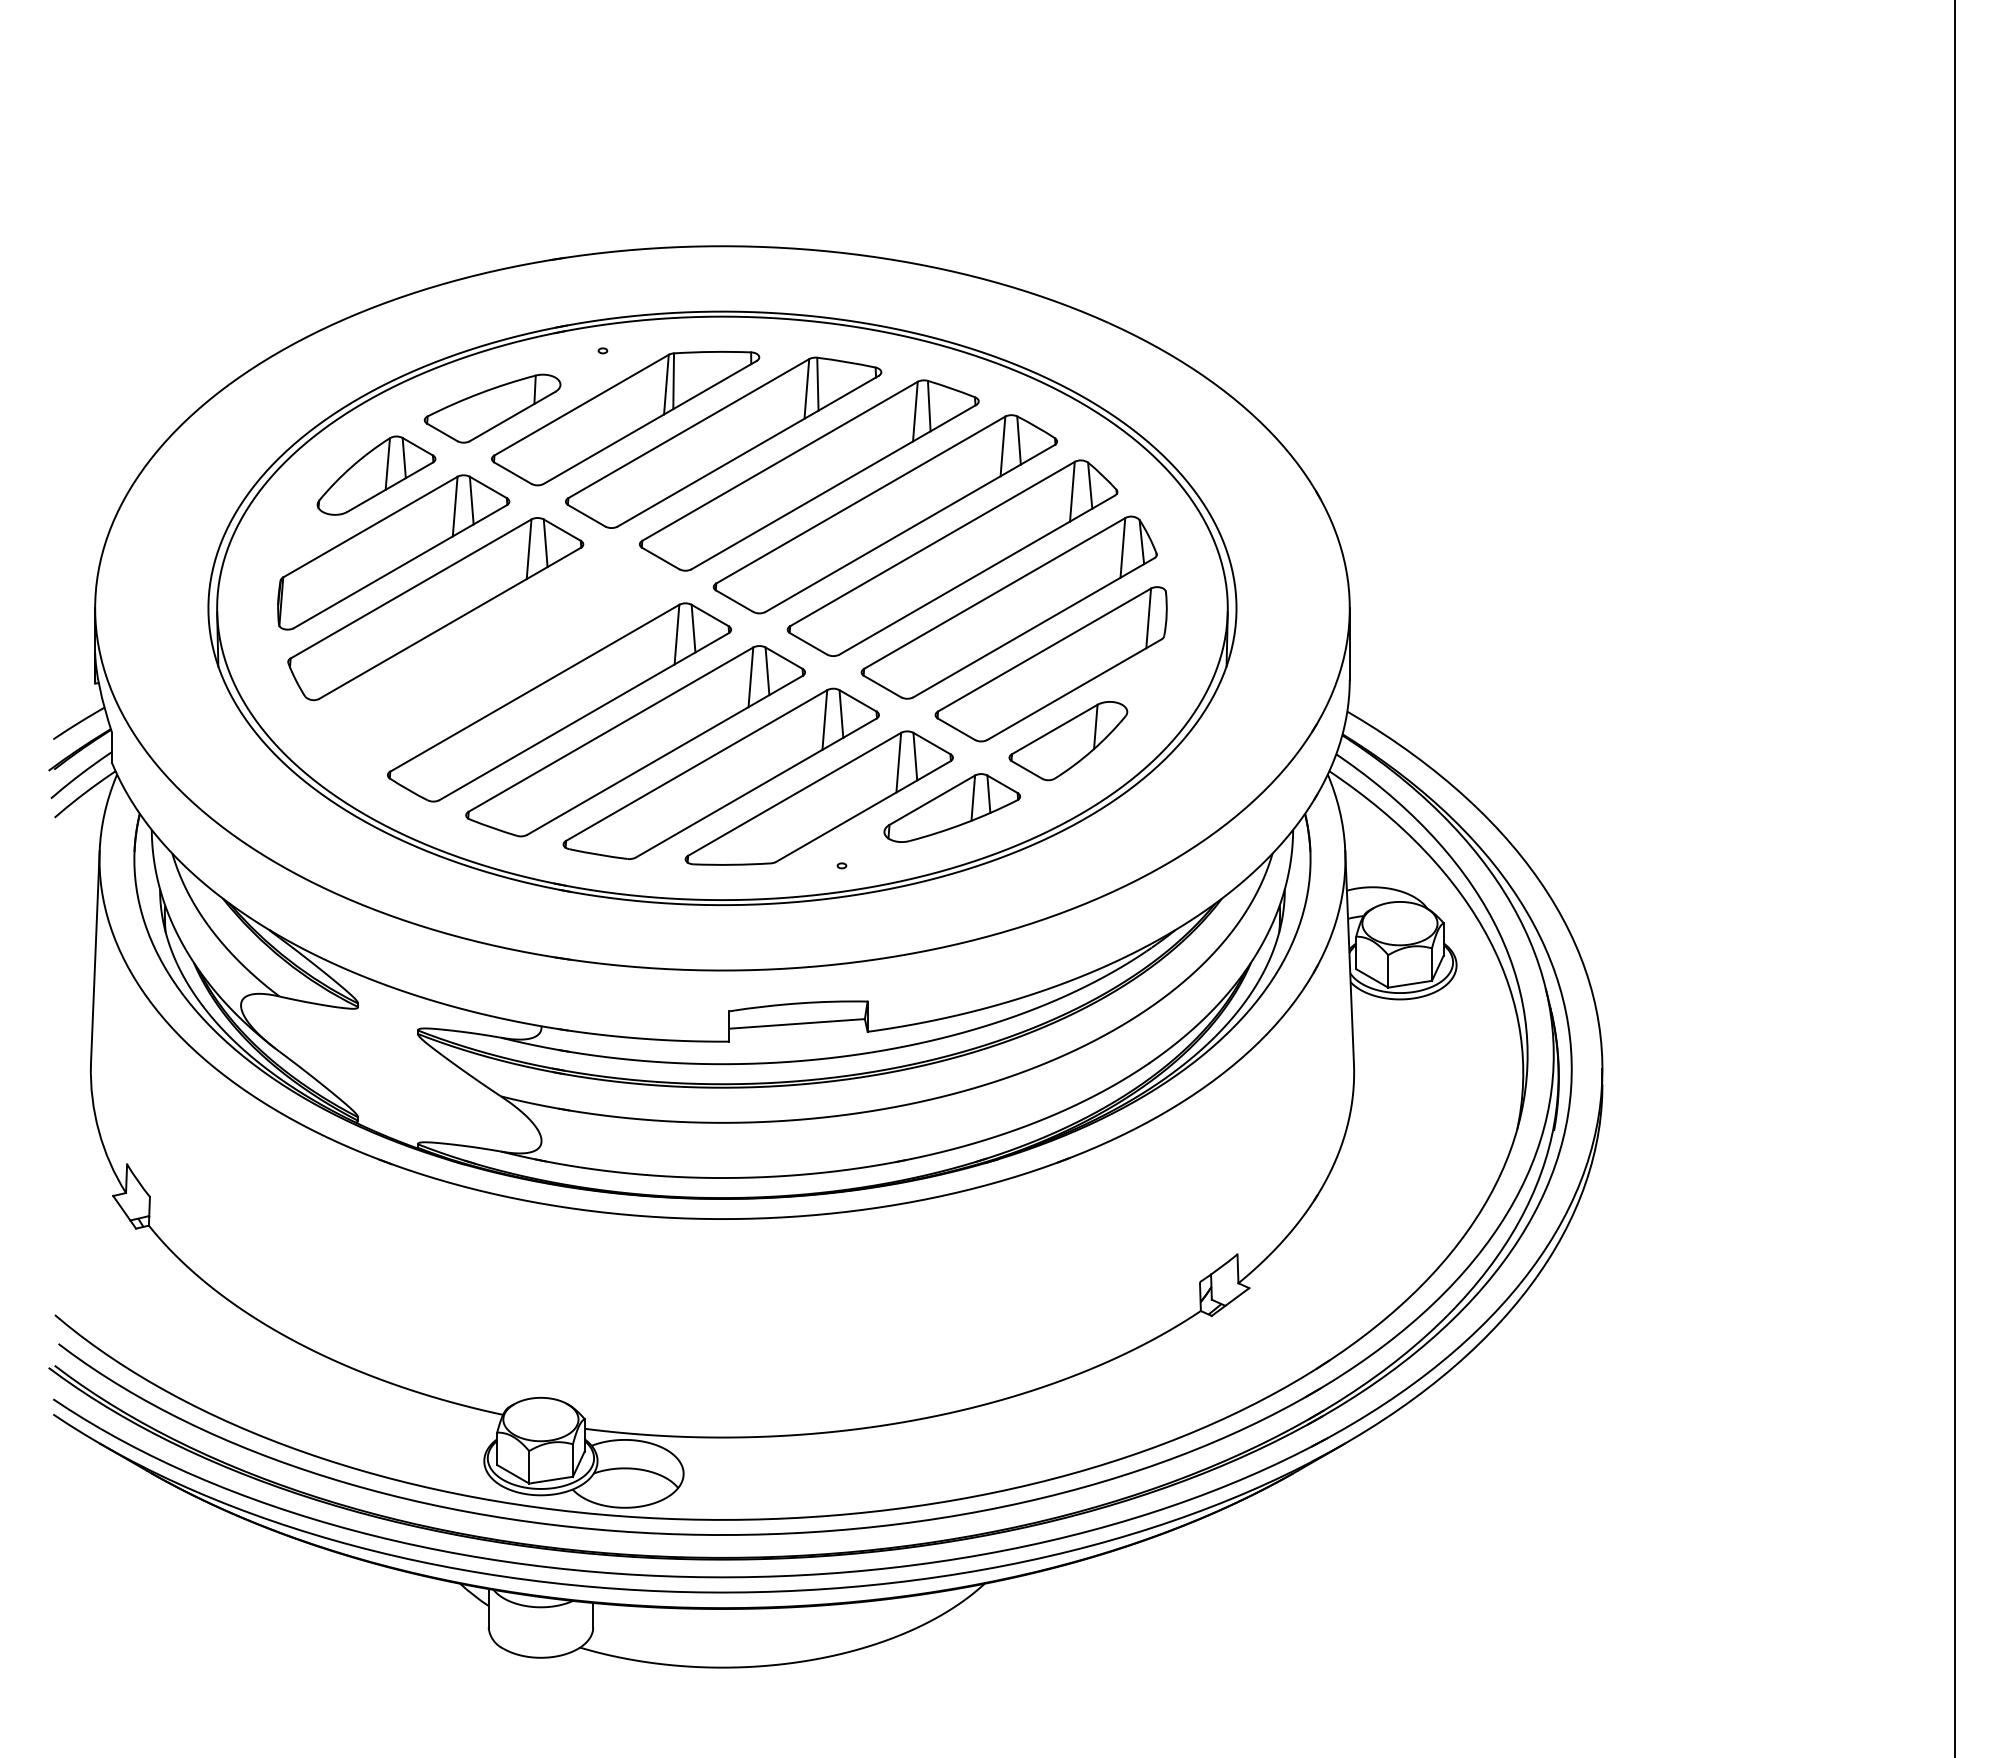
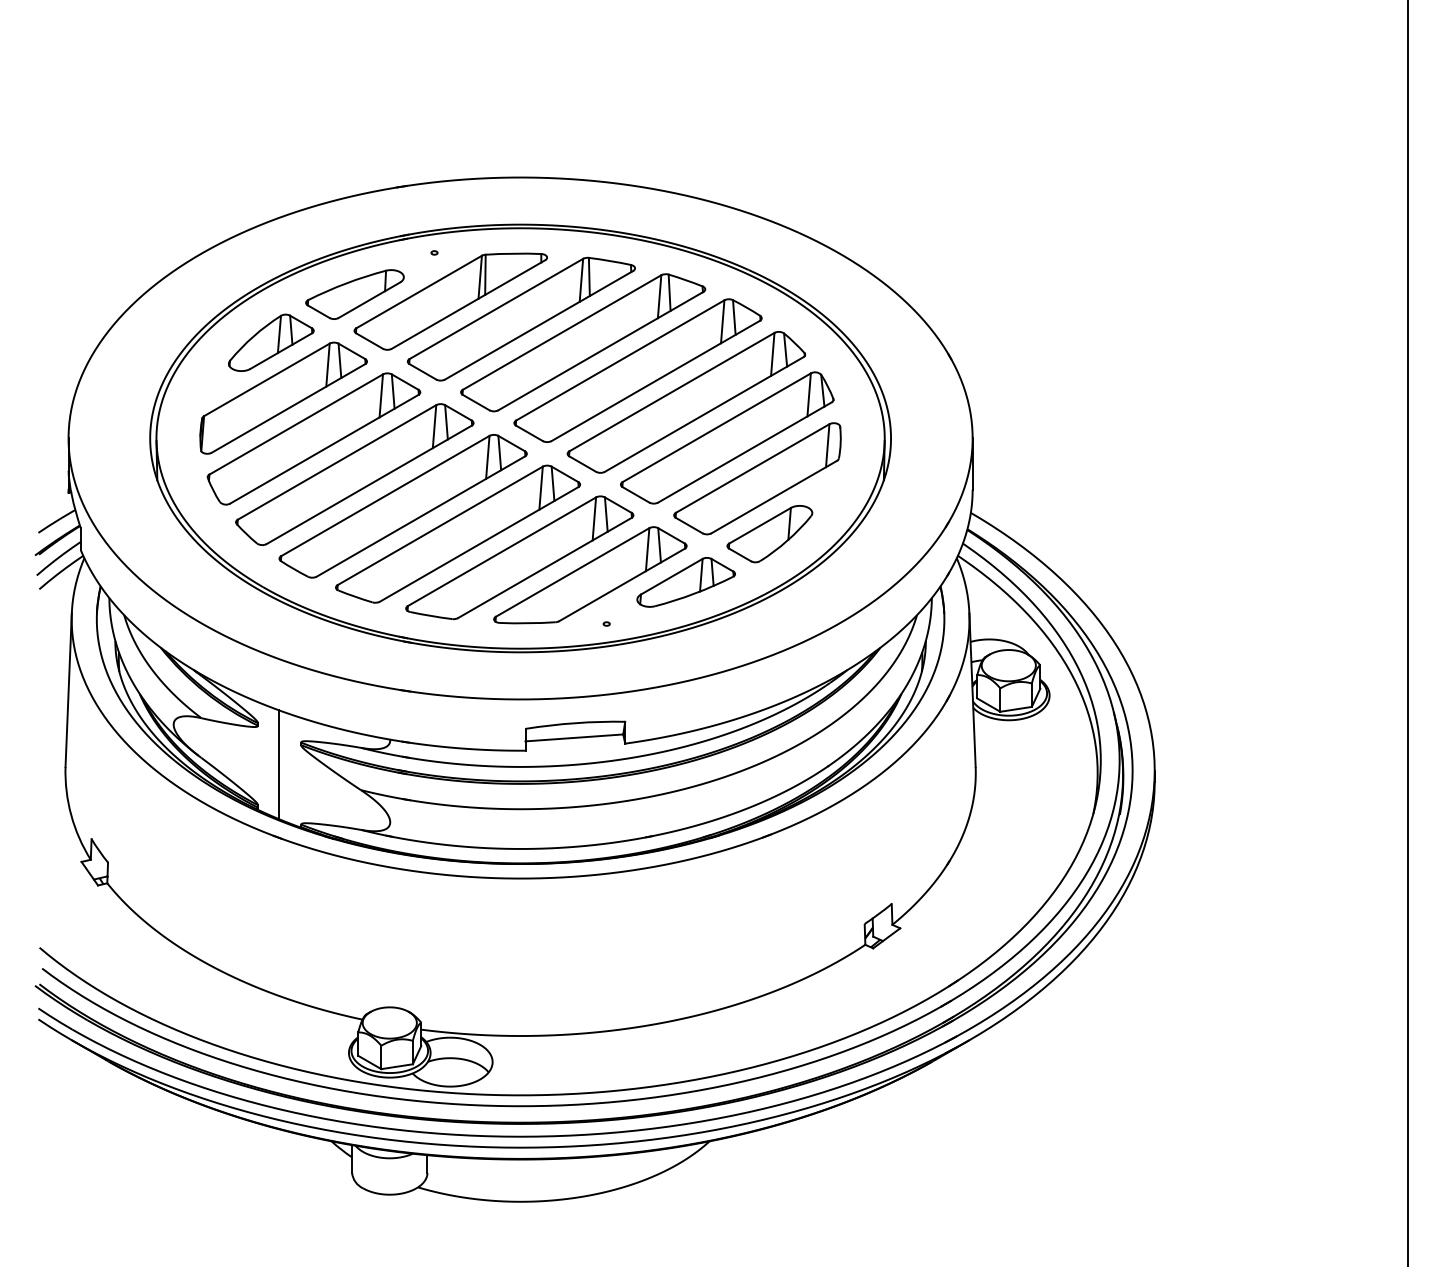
part: (492, 658) -> (354, 474), added
line: (387, 1060) -> (279, 764), added

